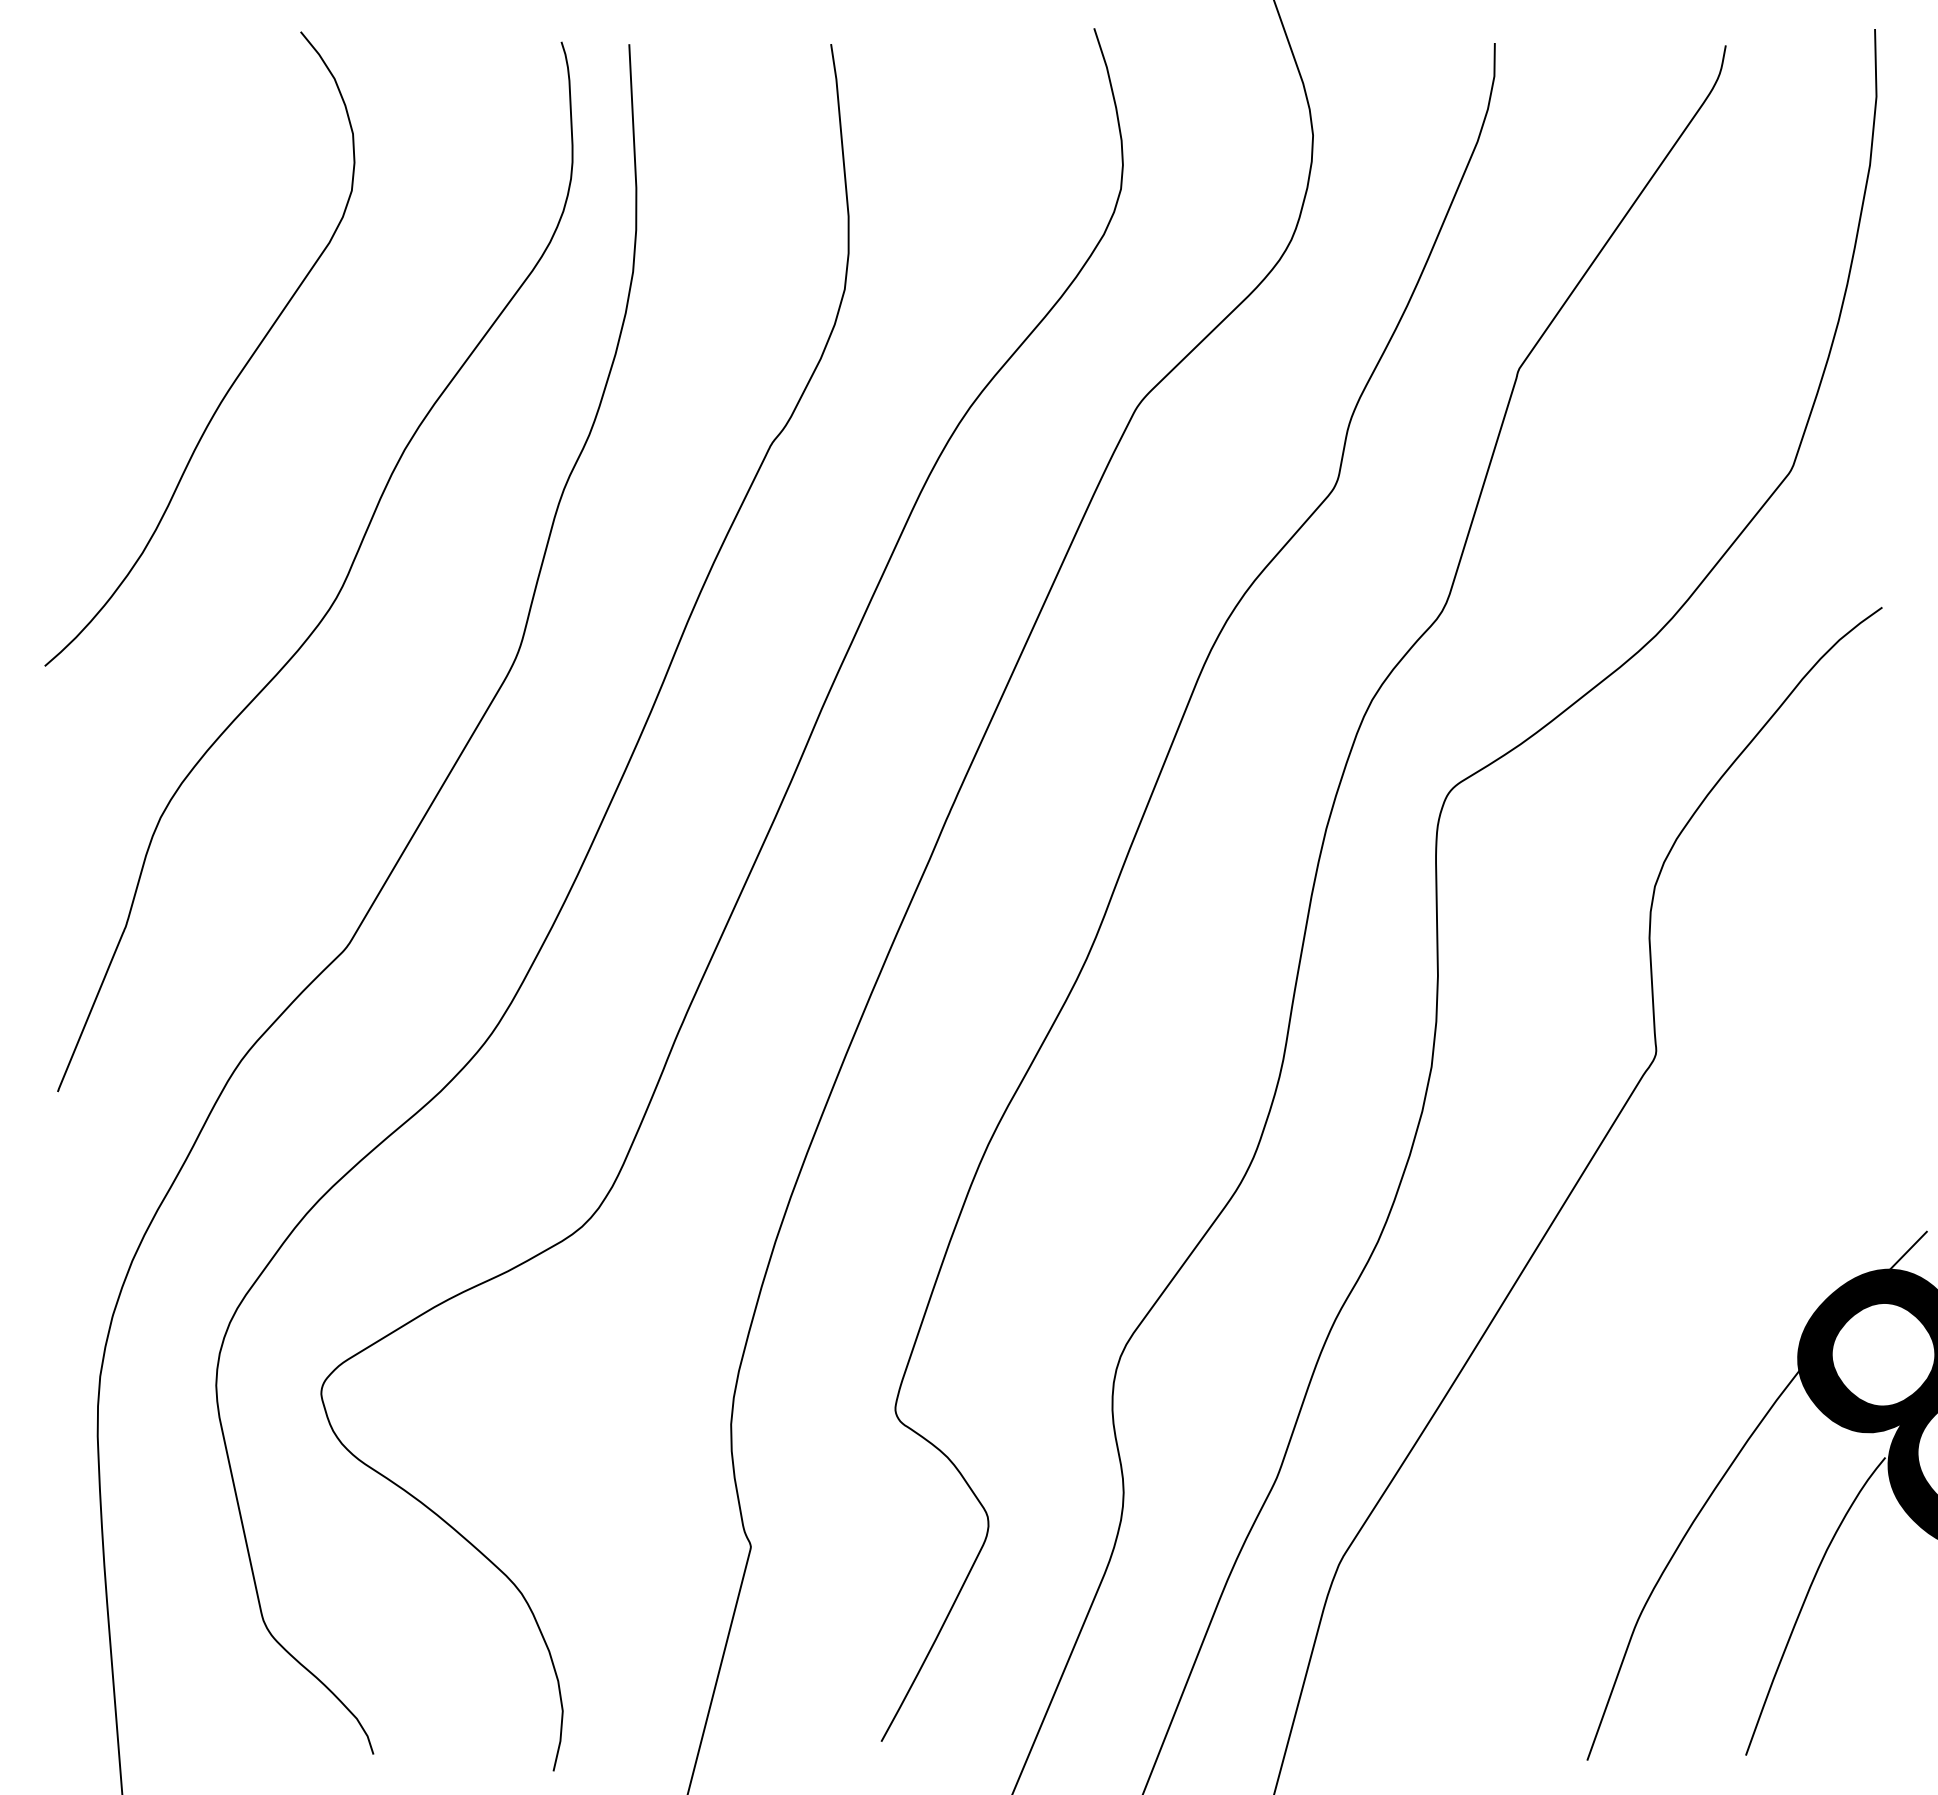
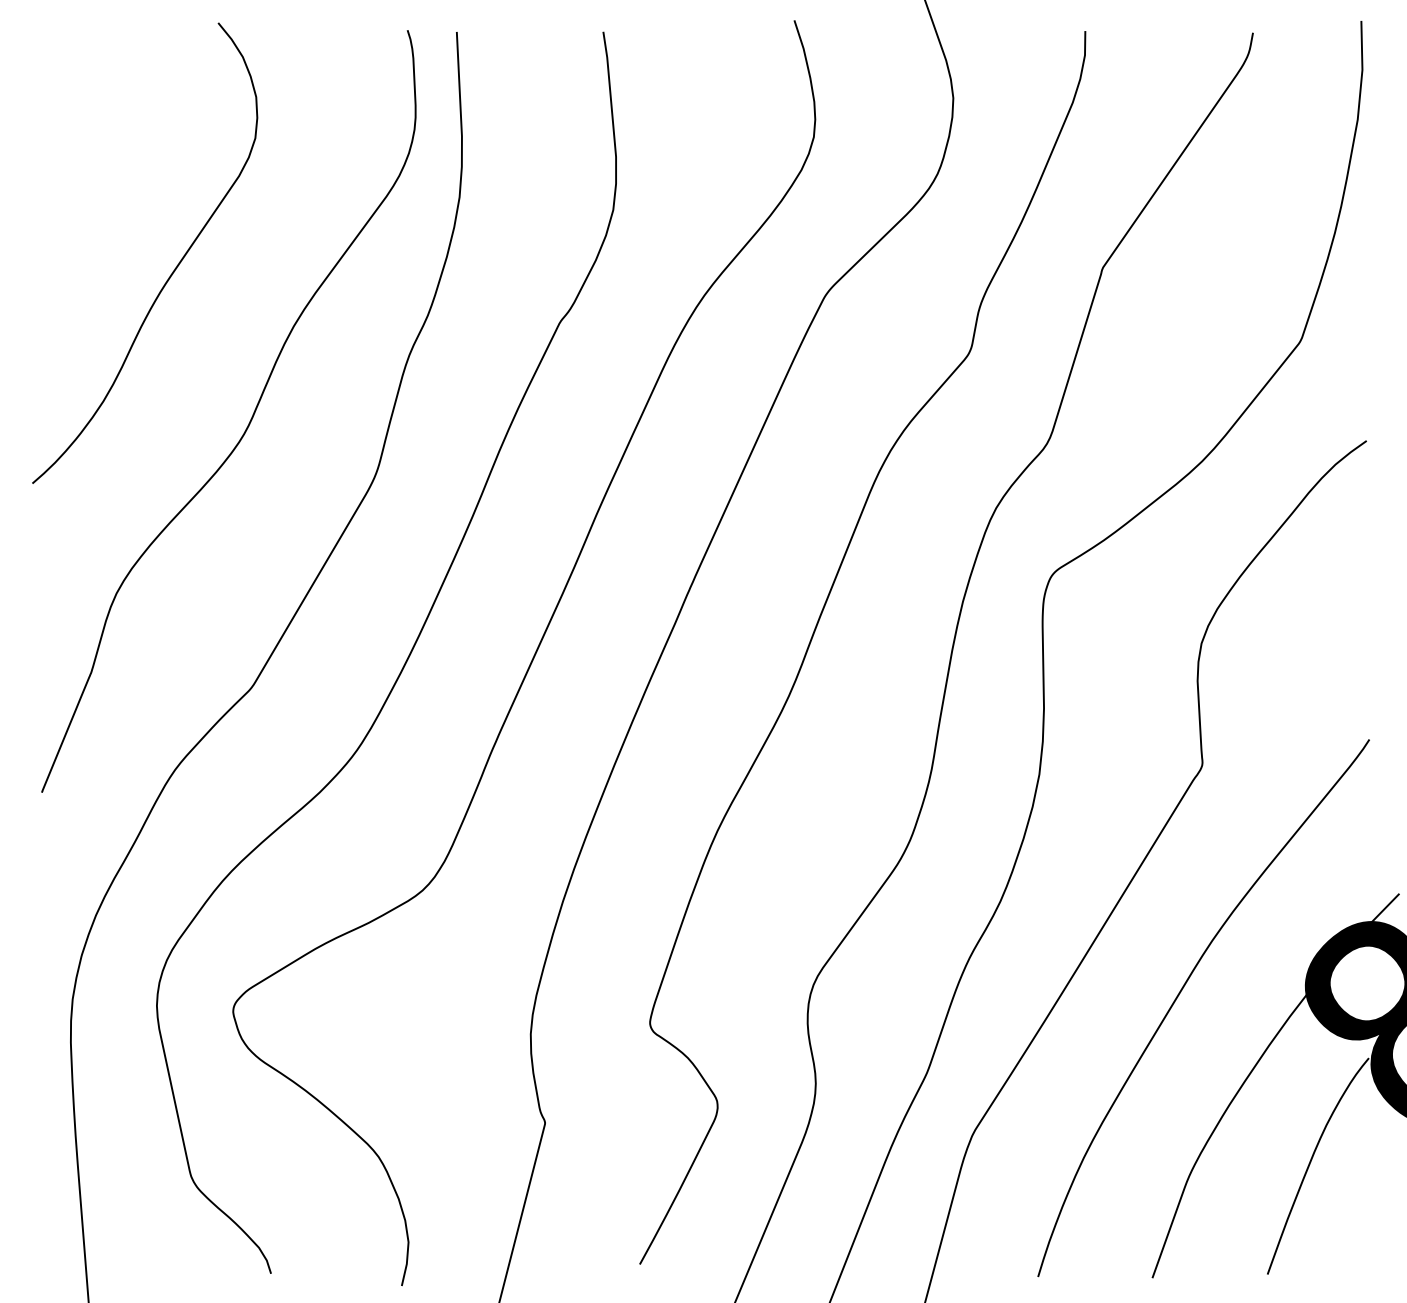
curve: (1626, 1367) -> (1180, 992), added

